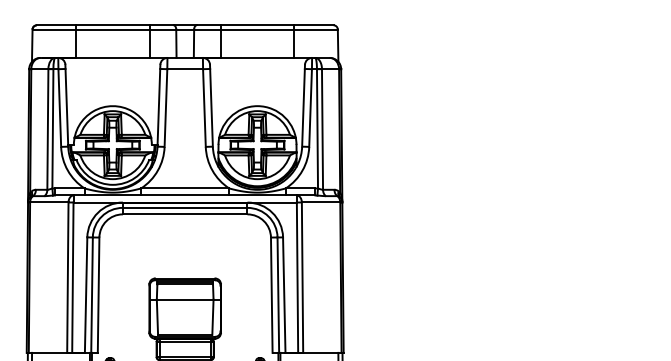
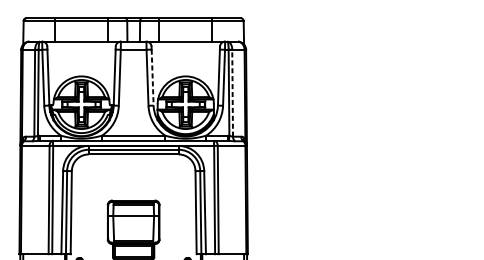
line: (211, 107) -> (152, 77), solid -> dashed
line: (322, 128) -> (232, 92), solid -> dashed

